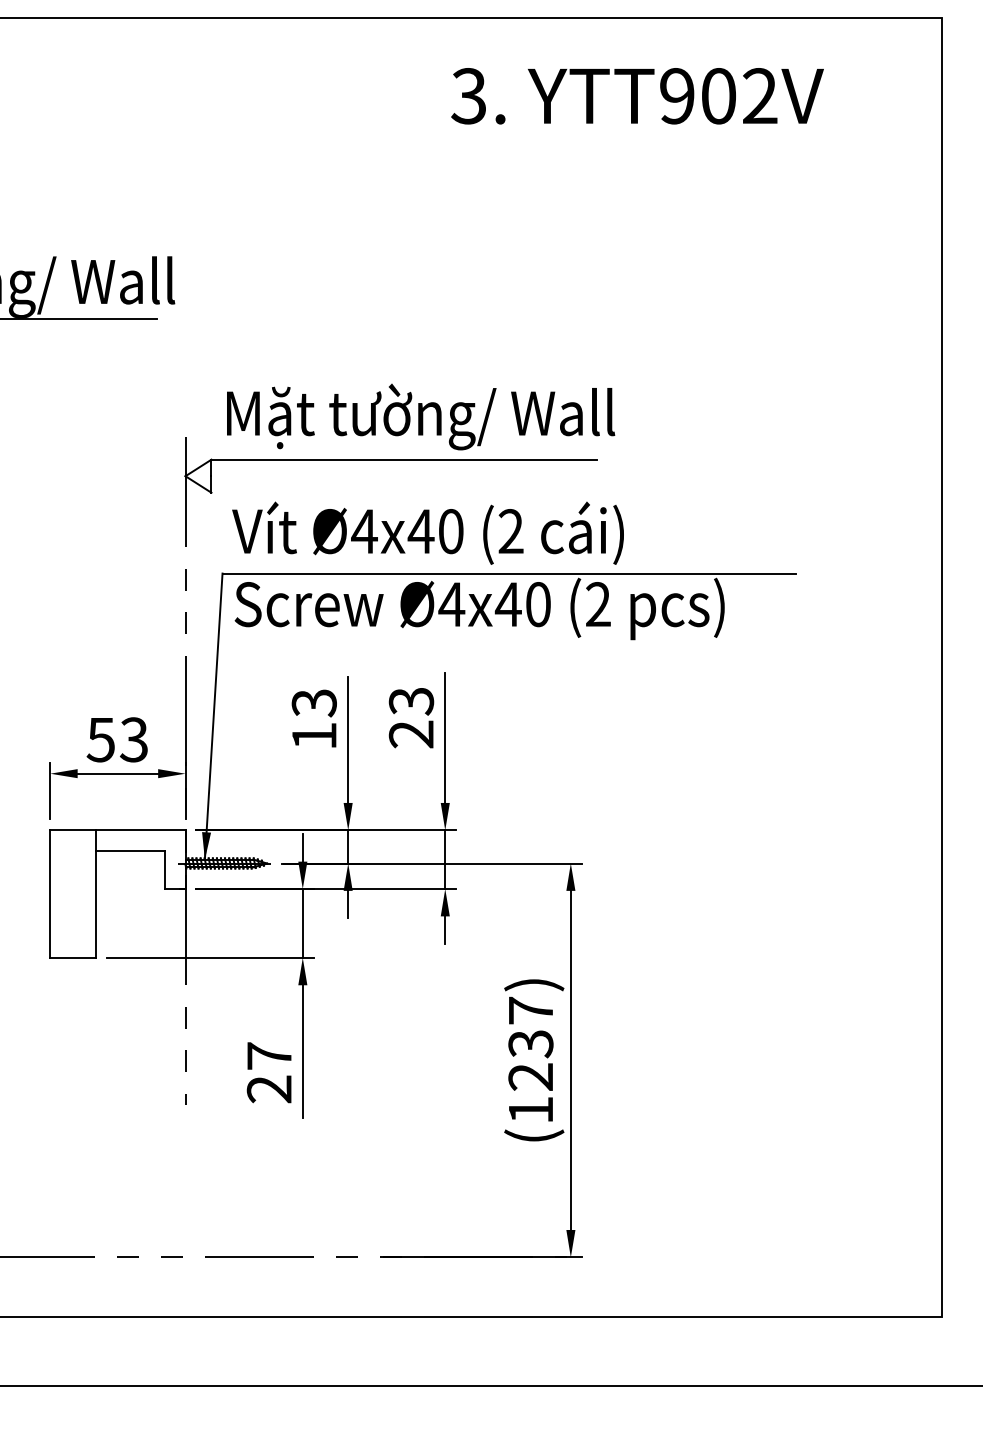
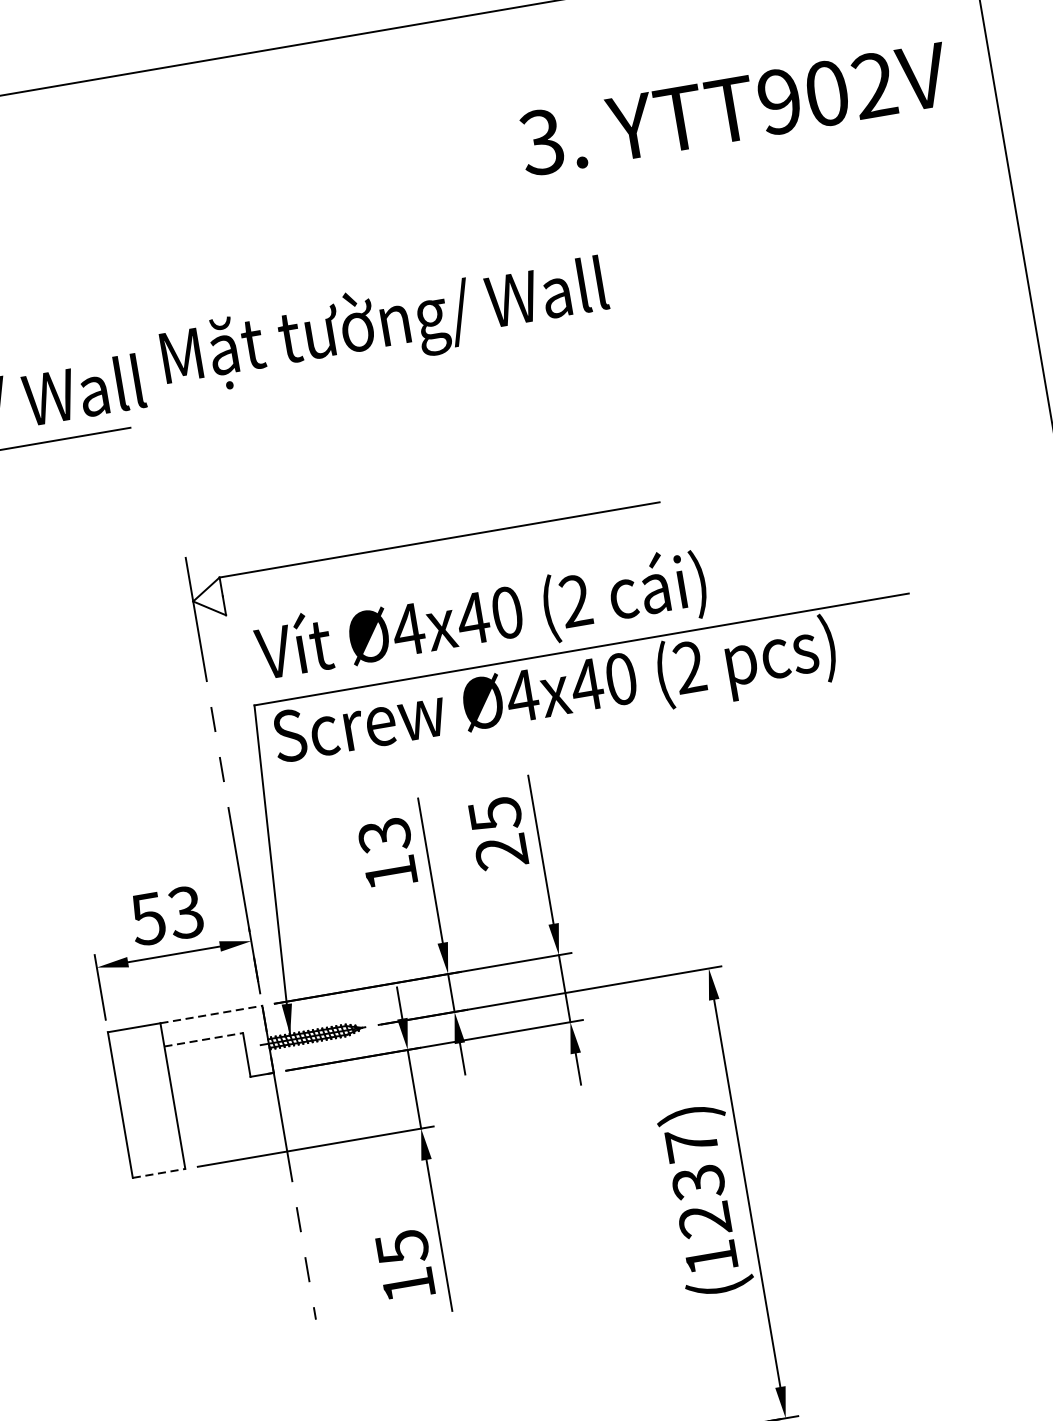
text: (637, 96) -> (734, 109), moved
text: (421, 416) -> (385, 324), moved
text: (410, 701) -> (494, 814), 23 -> 25
line: (140, 830) -> (210, 1014), solid -> dashed
line: (131, 850) -> (204, 1039), solid -> dashed
line: (73, 957) -> (159, 1172), solid -> dashed
text: (269, 1072) -> (405, 1265), 27 -> 15

